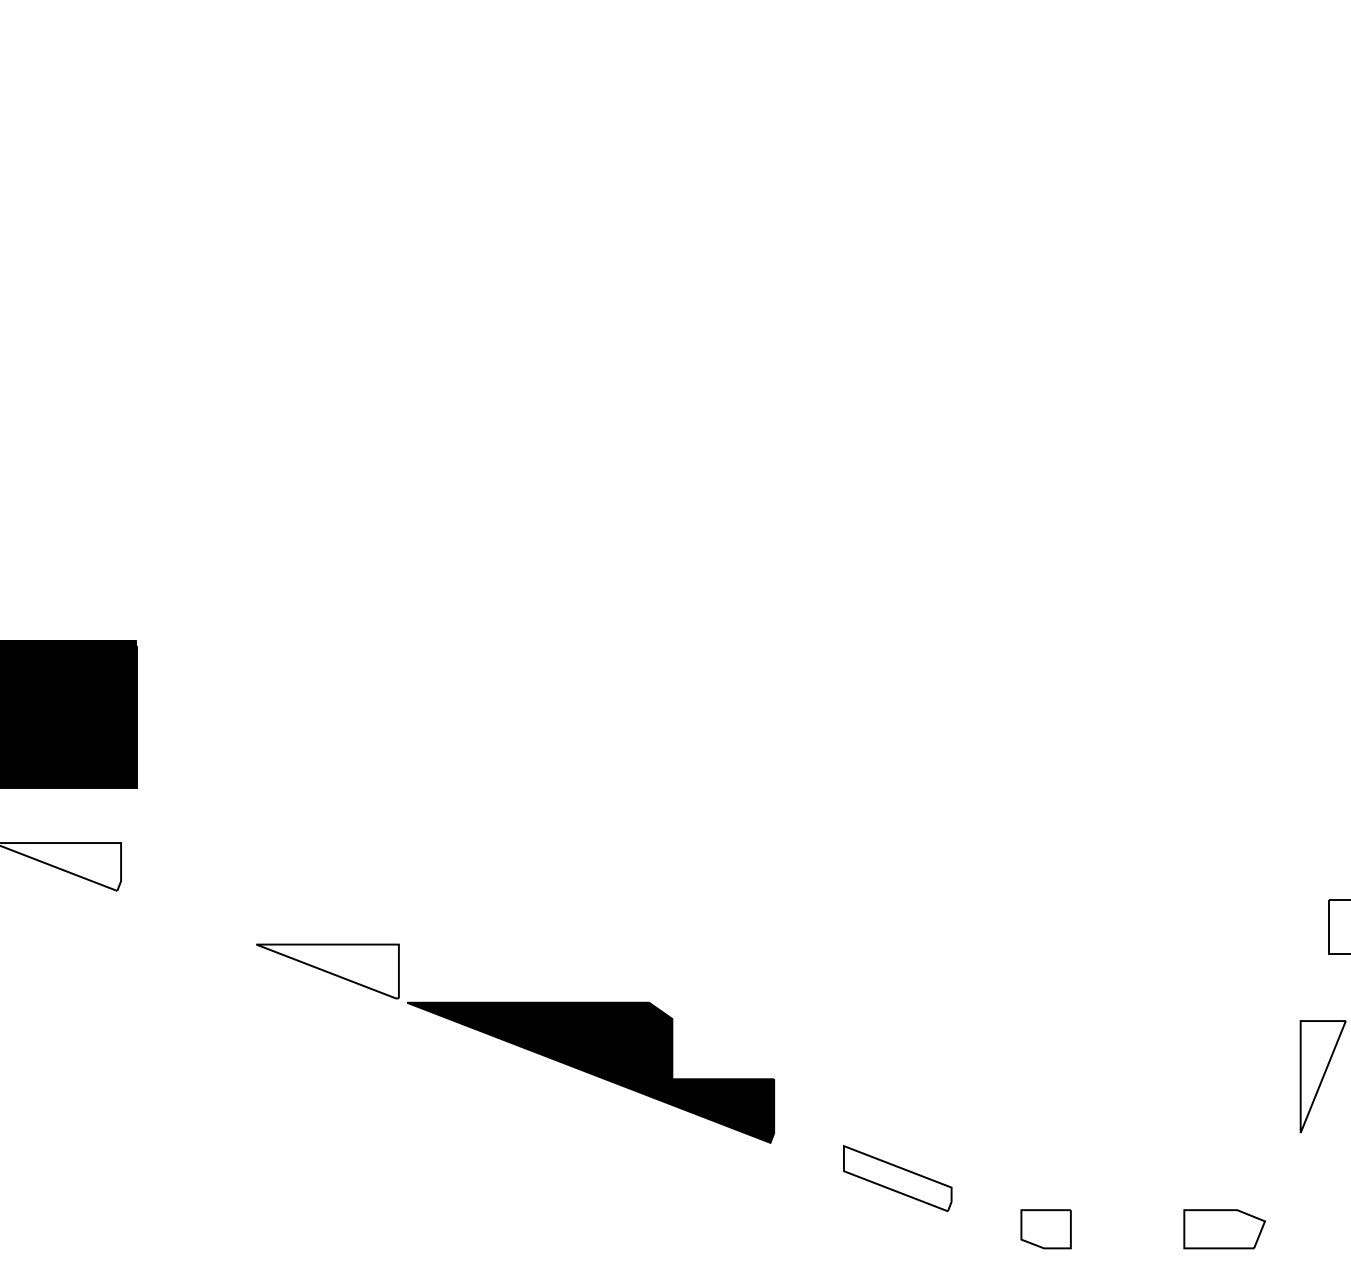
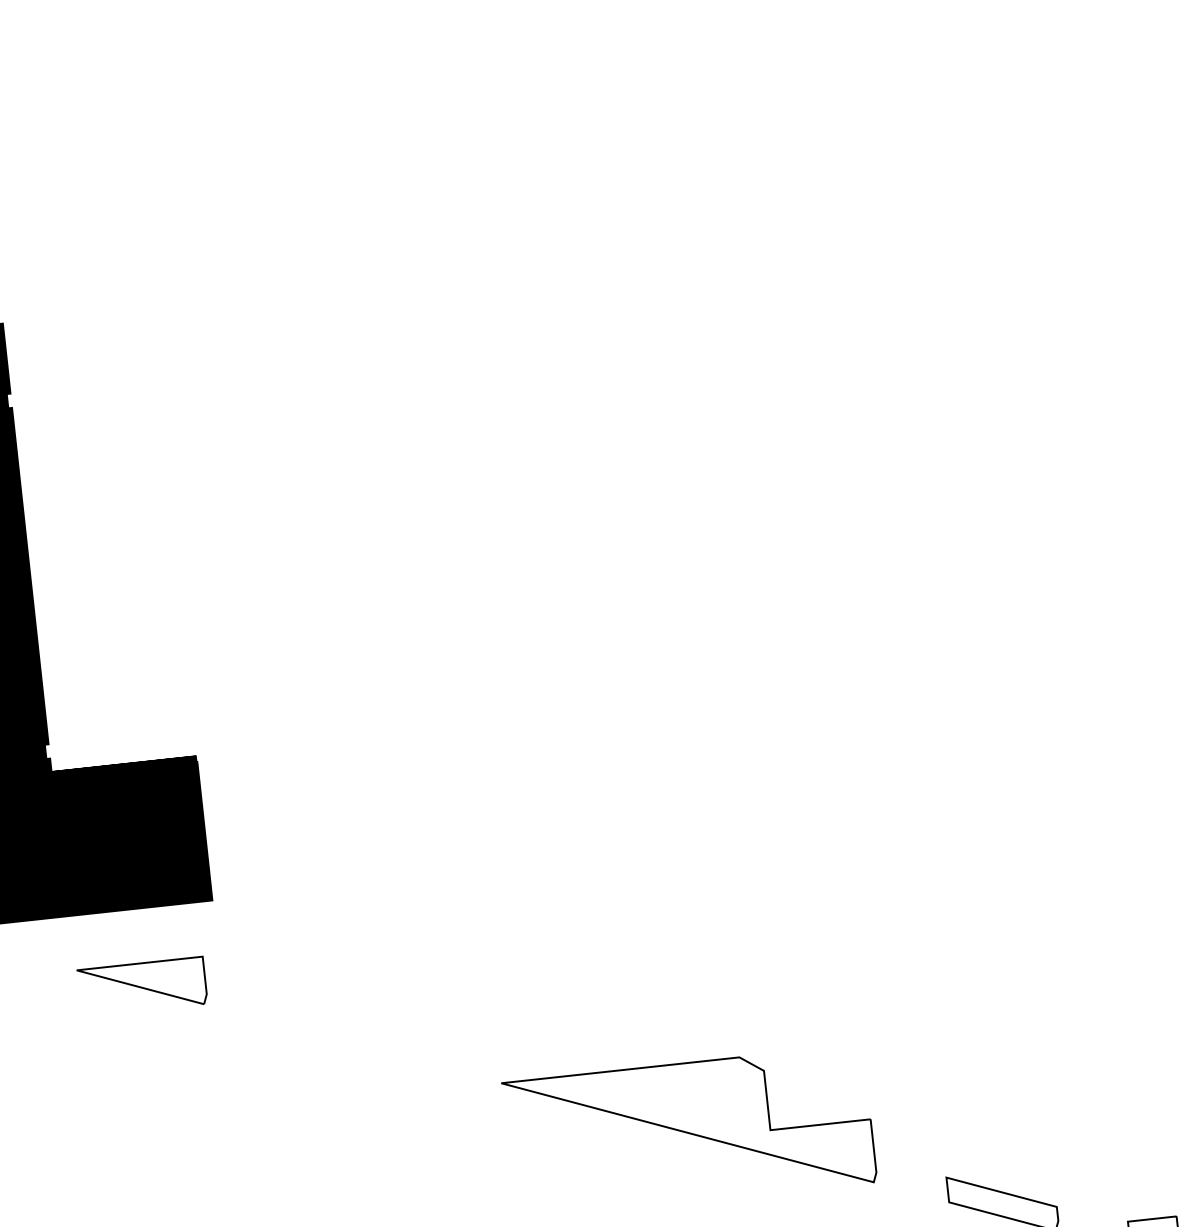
part: (327, 971) -> (419, 1061), removed
fill: (590, 1072) -> (689, 1132), removed

